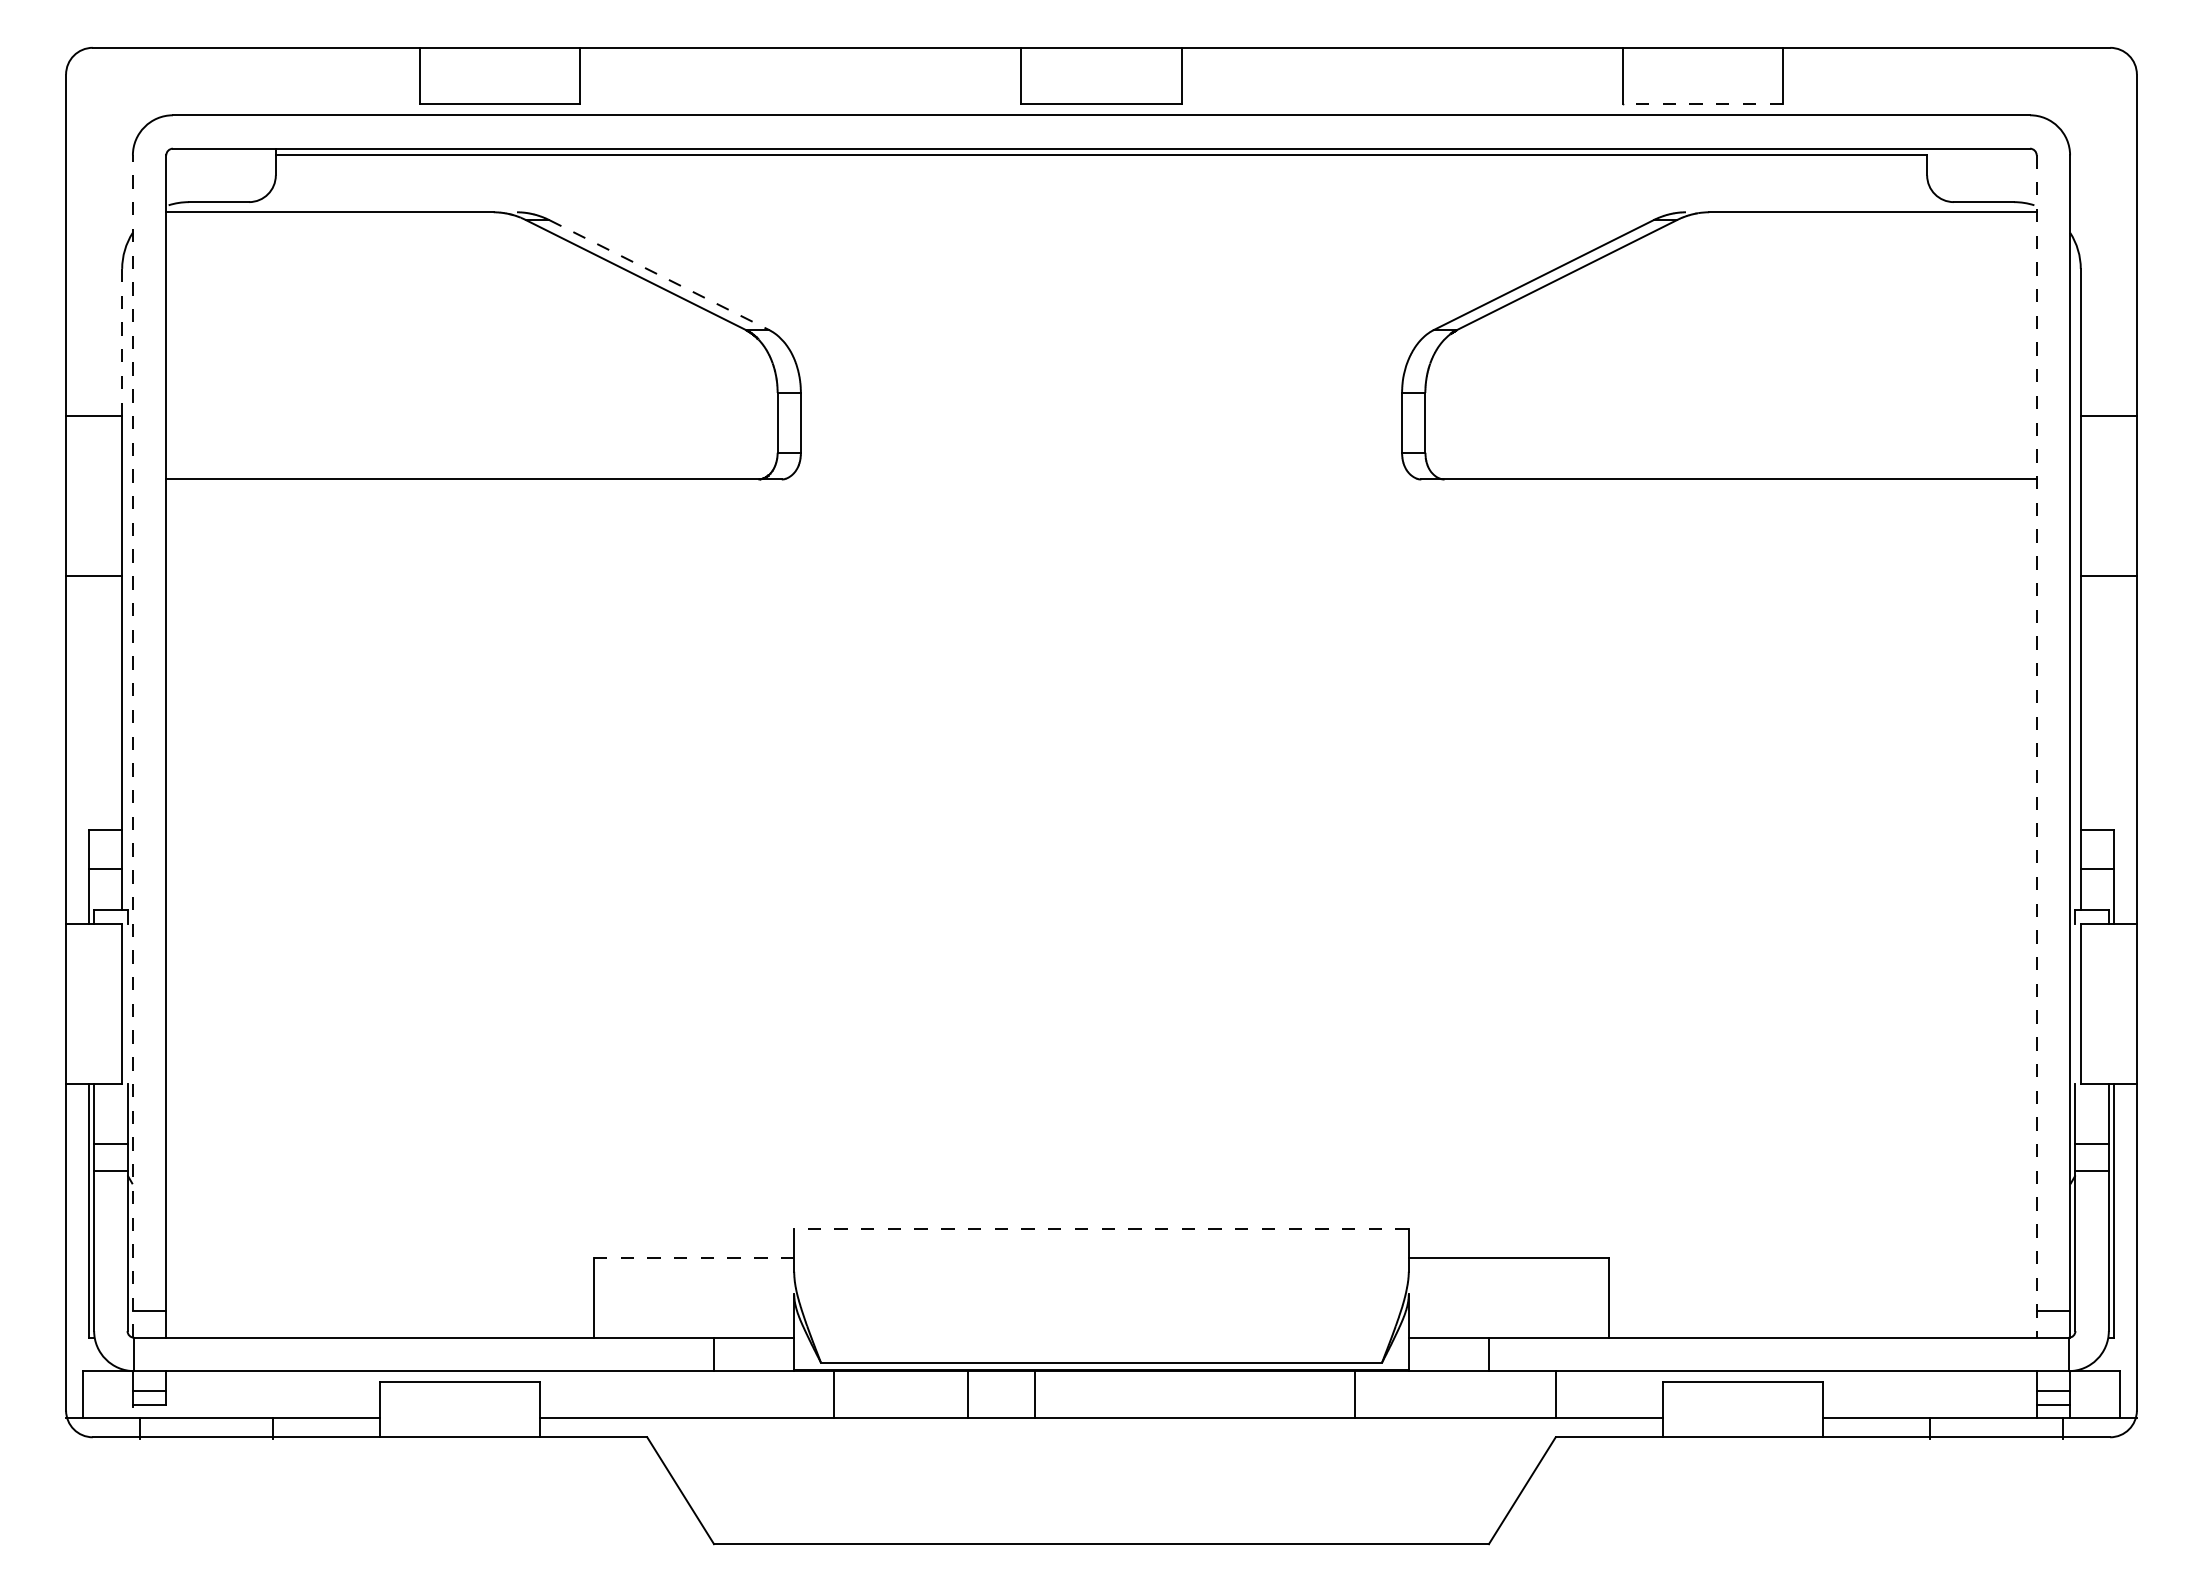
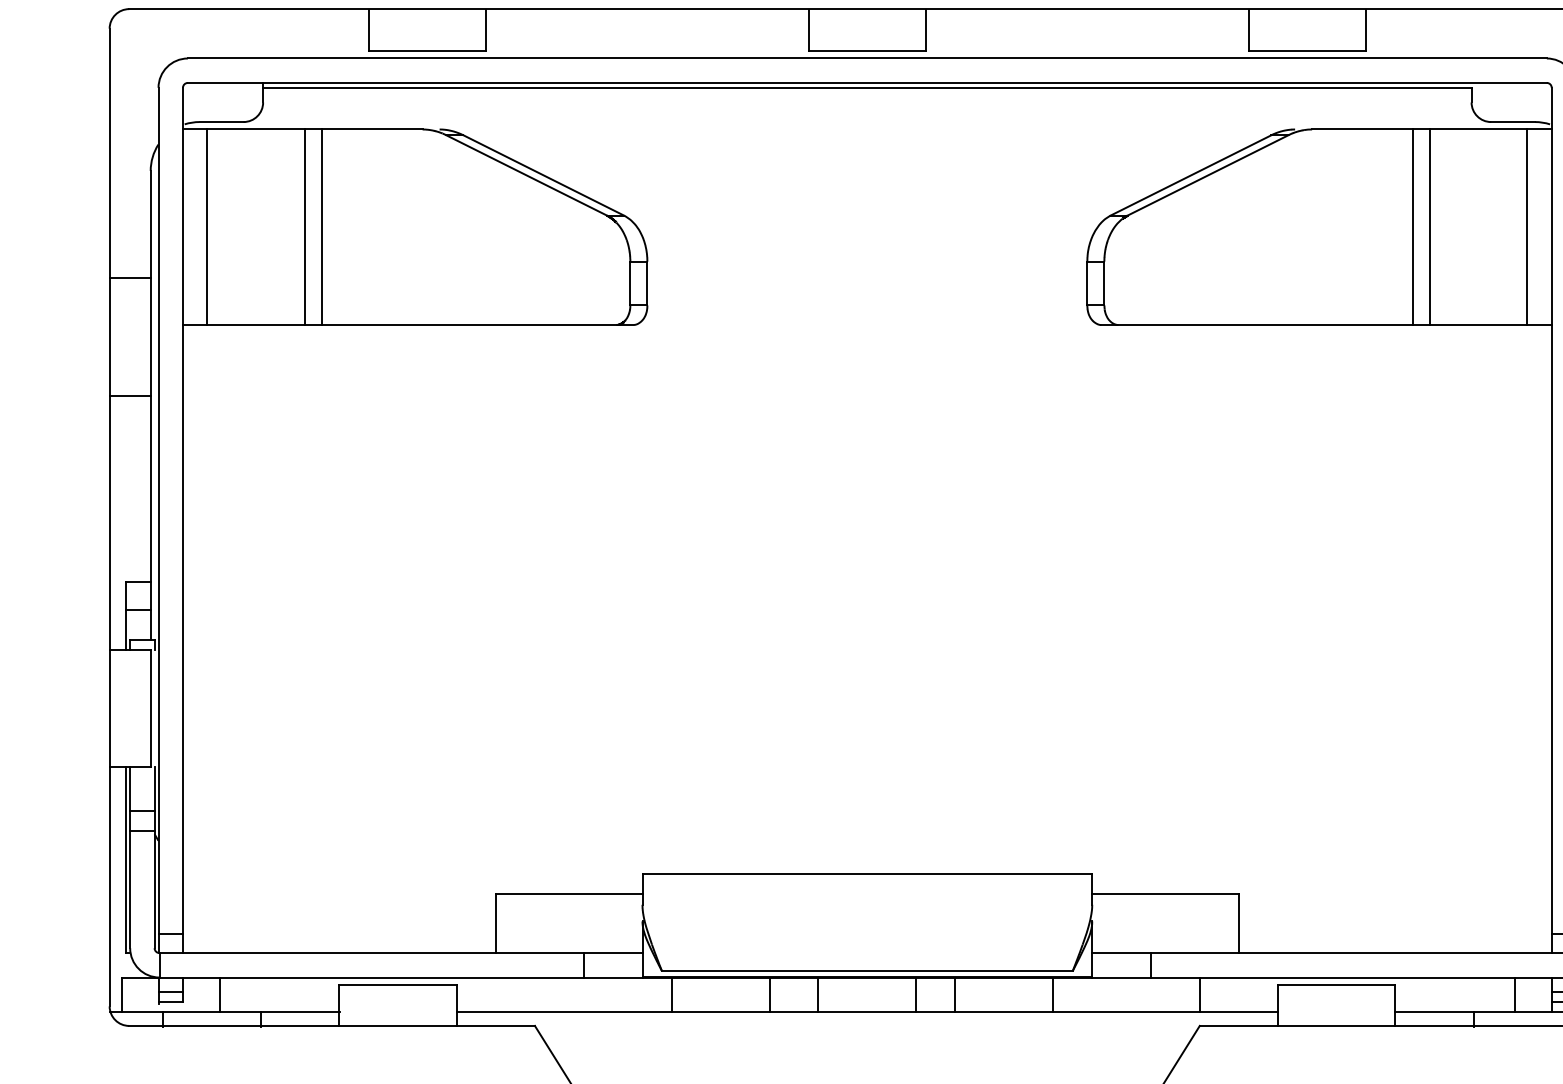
line: (1702, 104) -> (1307, 50), dashed -> solid
line: (659, 275) -> (543, 175), dashed -> solid
line: (122, 341) -> (150, 224), dashed -> solid
line: (199, 345) -> (207, 226), added
line: (333, 345) -> (305, 226), added
line: (356, 345) -> (322, 226), added
line: (1846, 345) -> (1412, 226), added
line: (1869, 345) -> (1429, 226), added
line: (2003, 345) -> (1527, 226), added
line: (132, 746) -> (158, 520), dashed -> solid
line: (2036, 747) -> (1551, 521), dashed -> solid
line: (1101, 1229) -> (867, 873), dashed -> solid
line: (693, 1257) -> (568, 894), dashed -> solid
line: (216, 1394) -> (219, 994), added
line: (1168, 1394) -> (916, 994), added
line: (1221, 1394) -> (955, 994), added
line: (1986, 1394) -> (1515, 994), added

